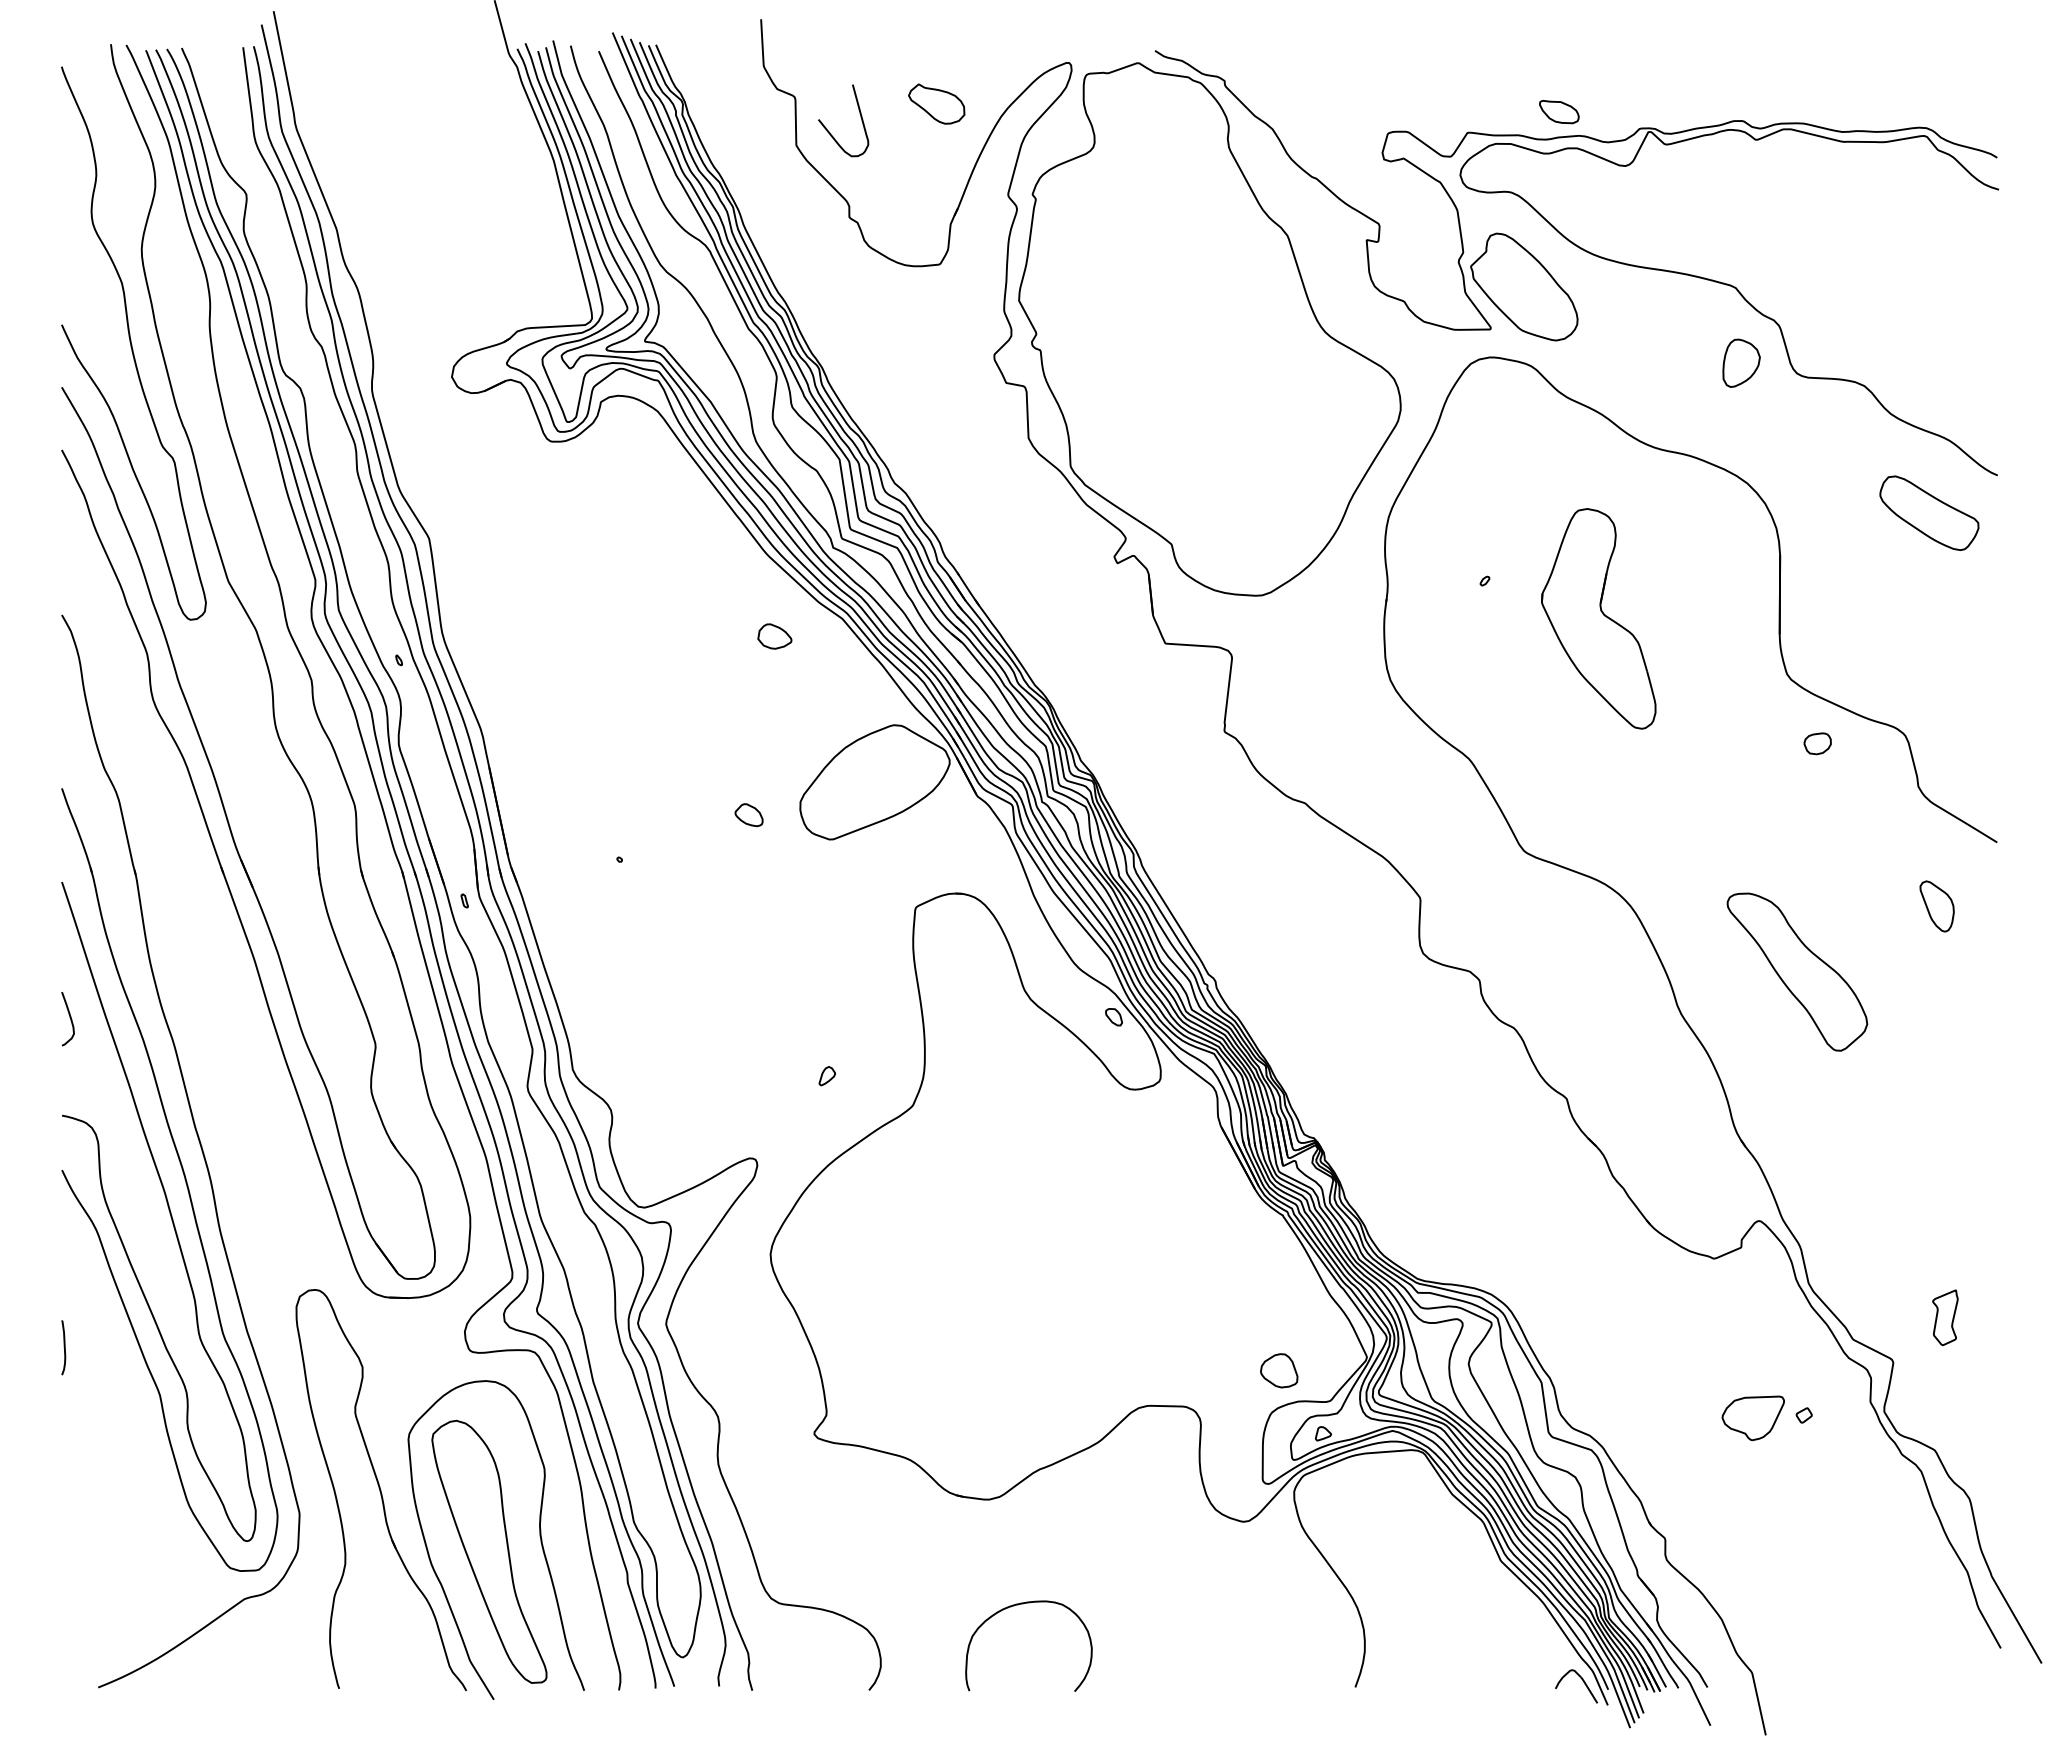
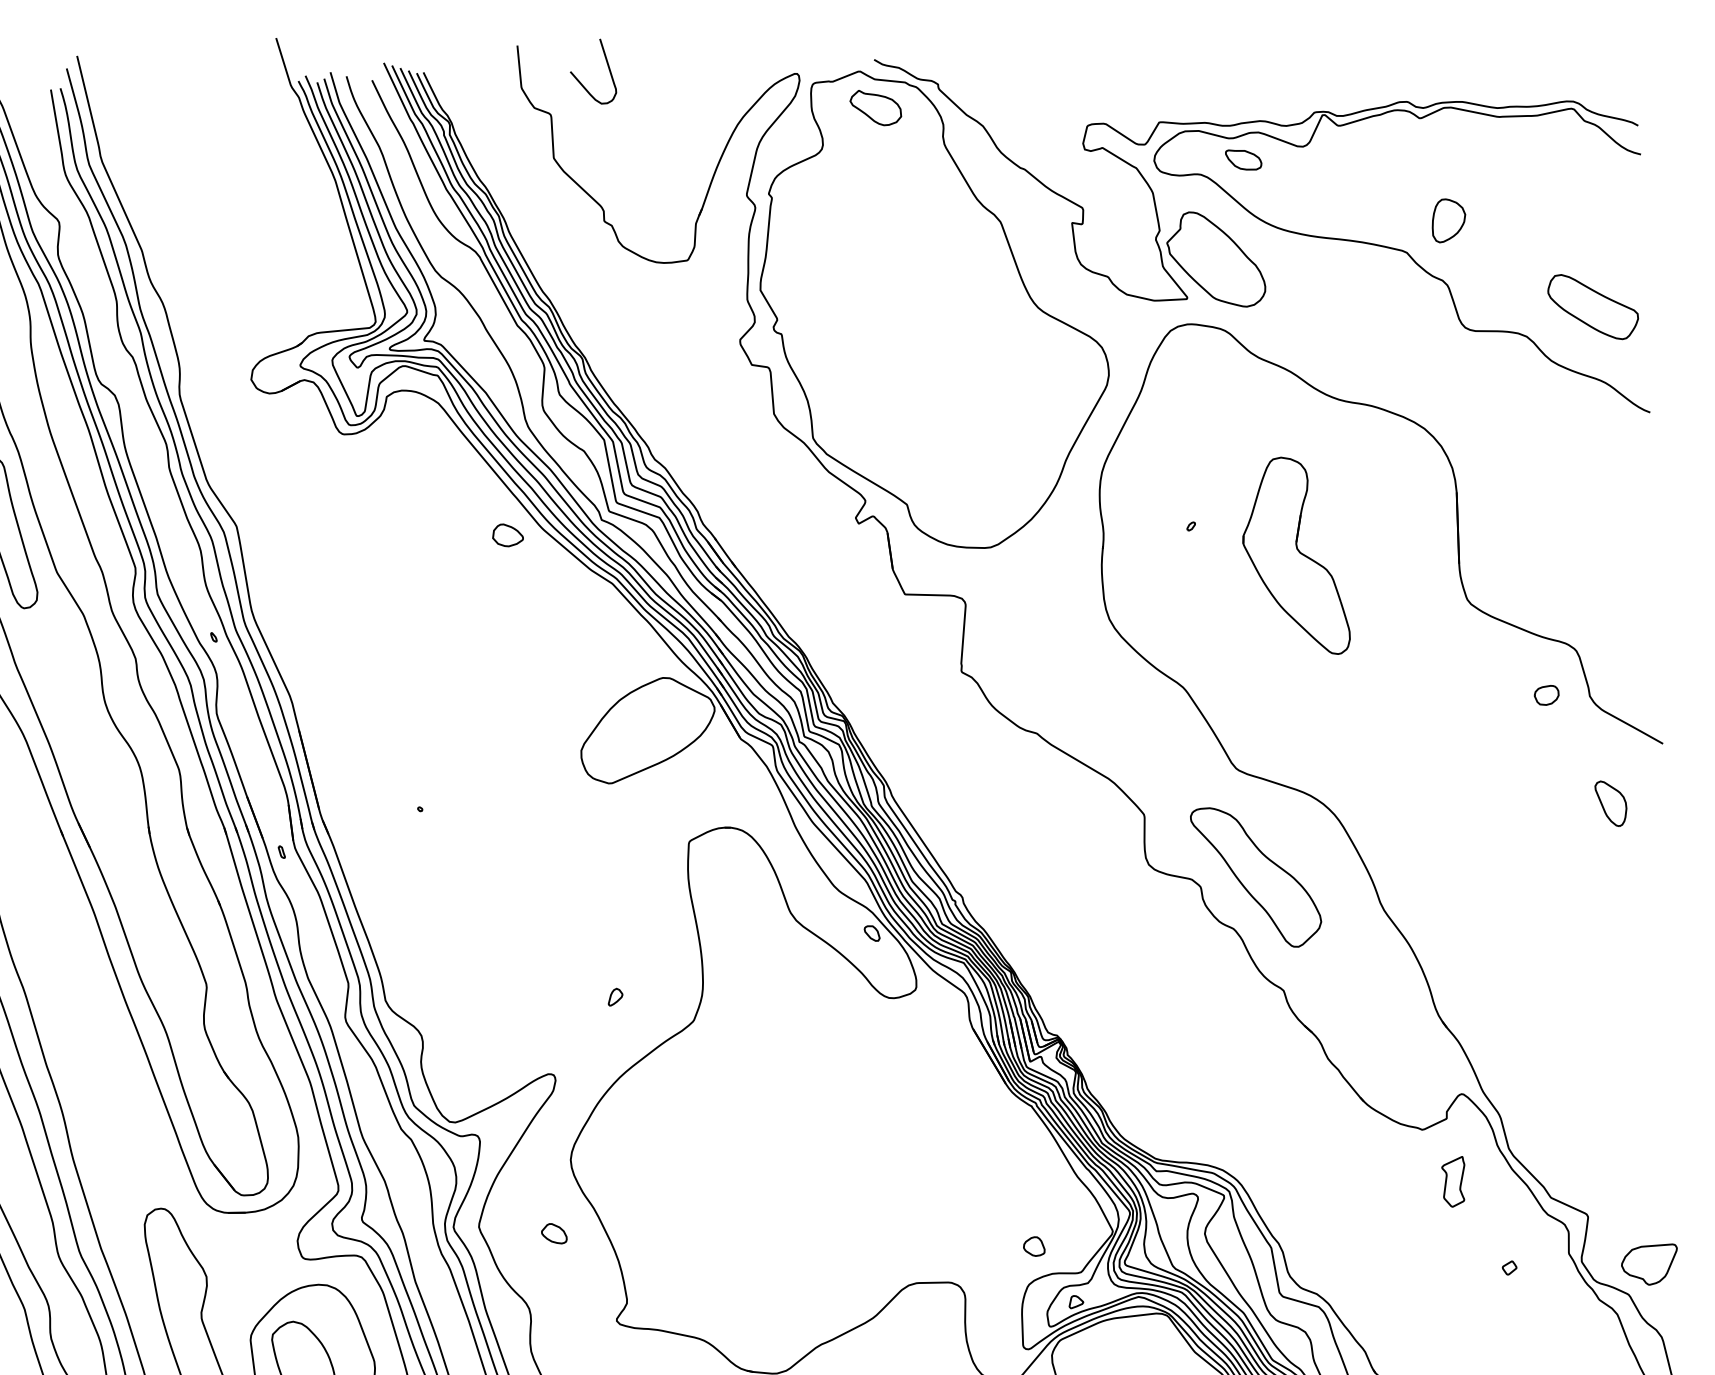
part: (936, 103) -> (875, 107), moved
part: (1559, 112) -> (1243, 160), moved
curve: (860, 117) -> (608, 68), moved
part: (1741, 362) -> (1448, 219), moved
part: (1929, 512) -> (1593, 306), moved
part: (774, 636) -> (507, 535), moved
part: (1817, 743) -> (1546, 695), moved
part: (748, 815) -> (553, 1234), moved
part: (1797, 971) -> (1256, 876), moved
part: (1945, 1317) -> (1453, 1181), moved
part: (1279, 1370) -> (1034, 1246), size x0.62
part: (1752, 1418) -> (1649, 1265), moved

